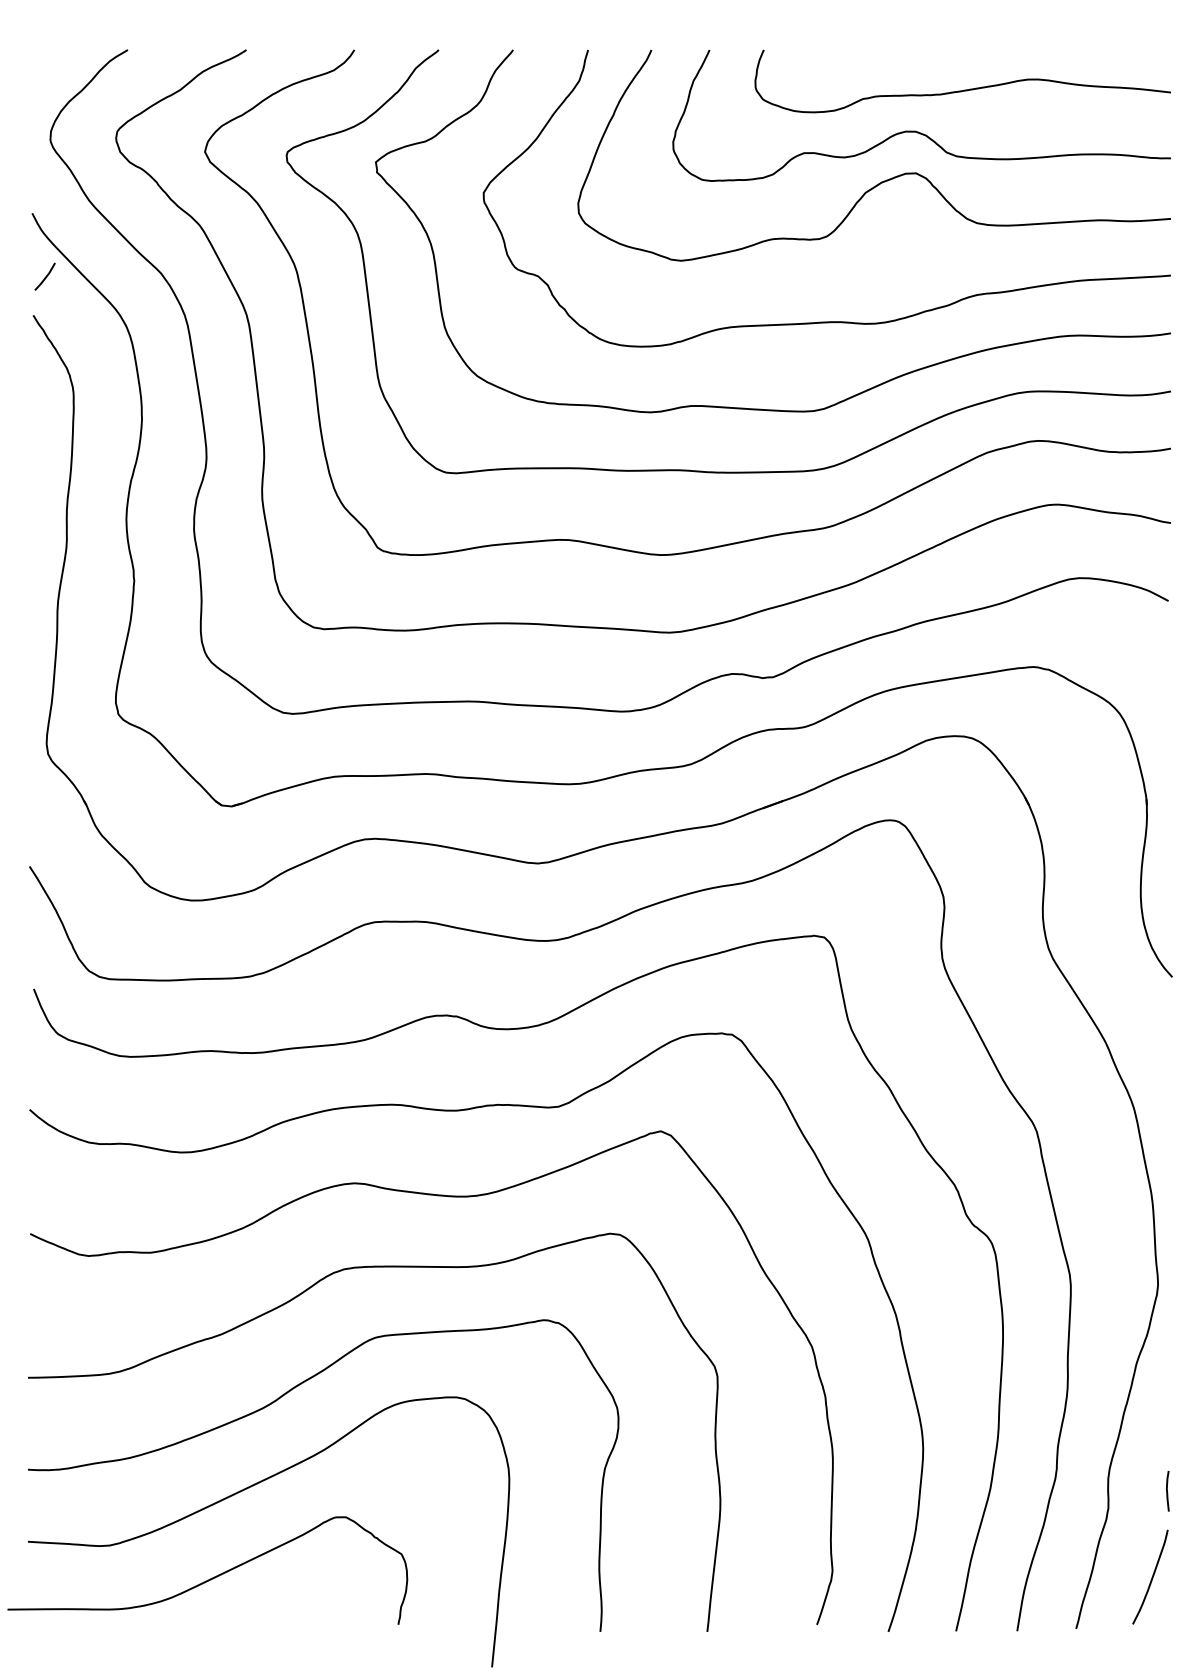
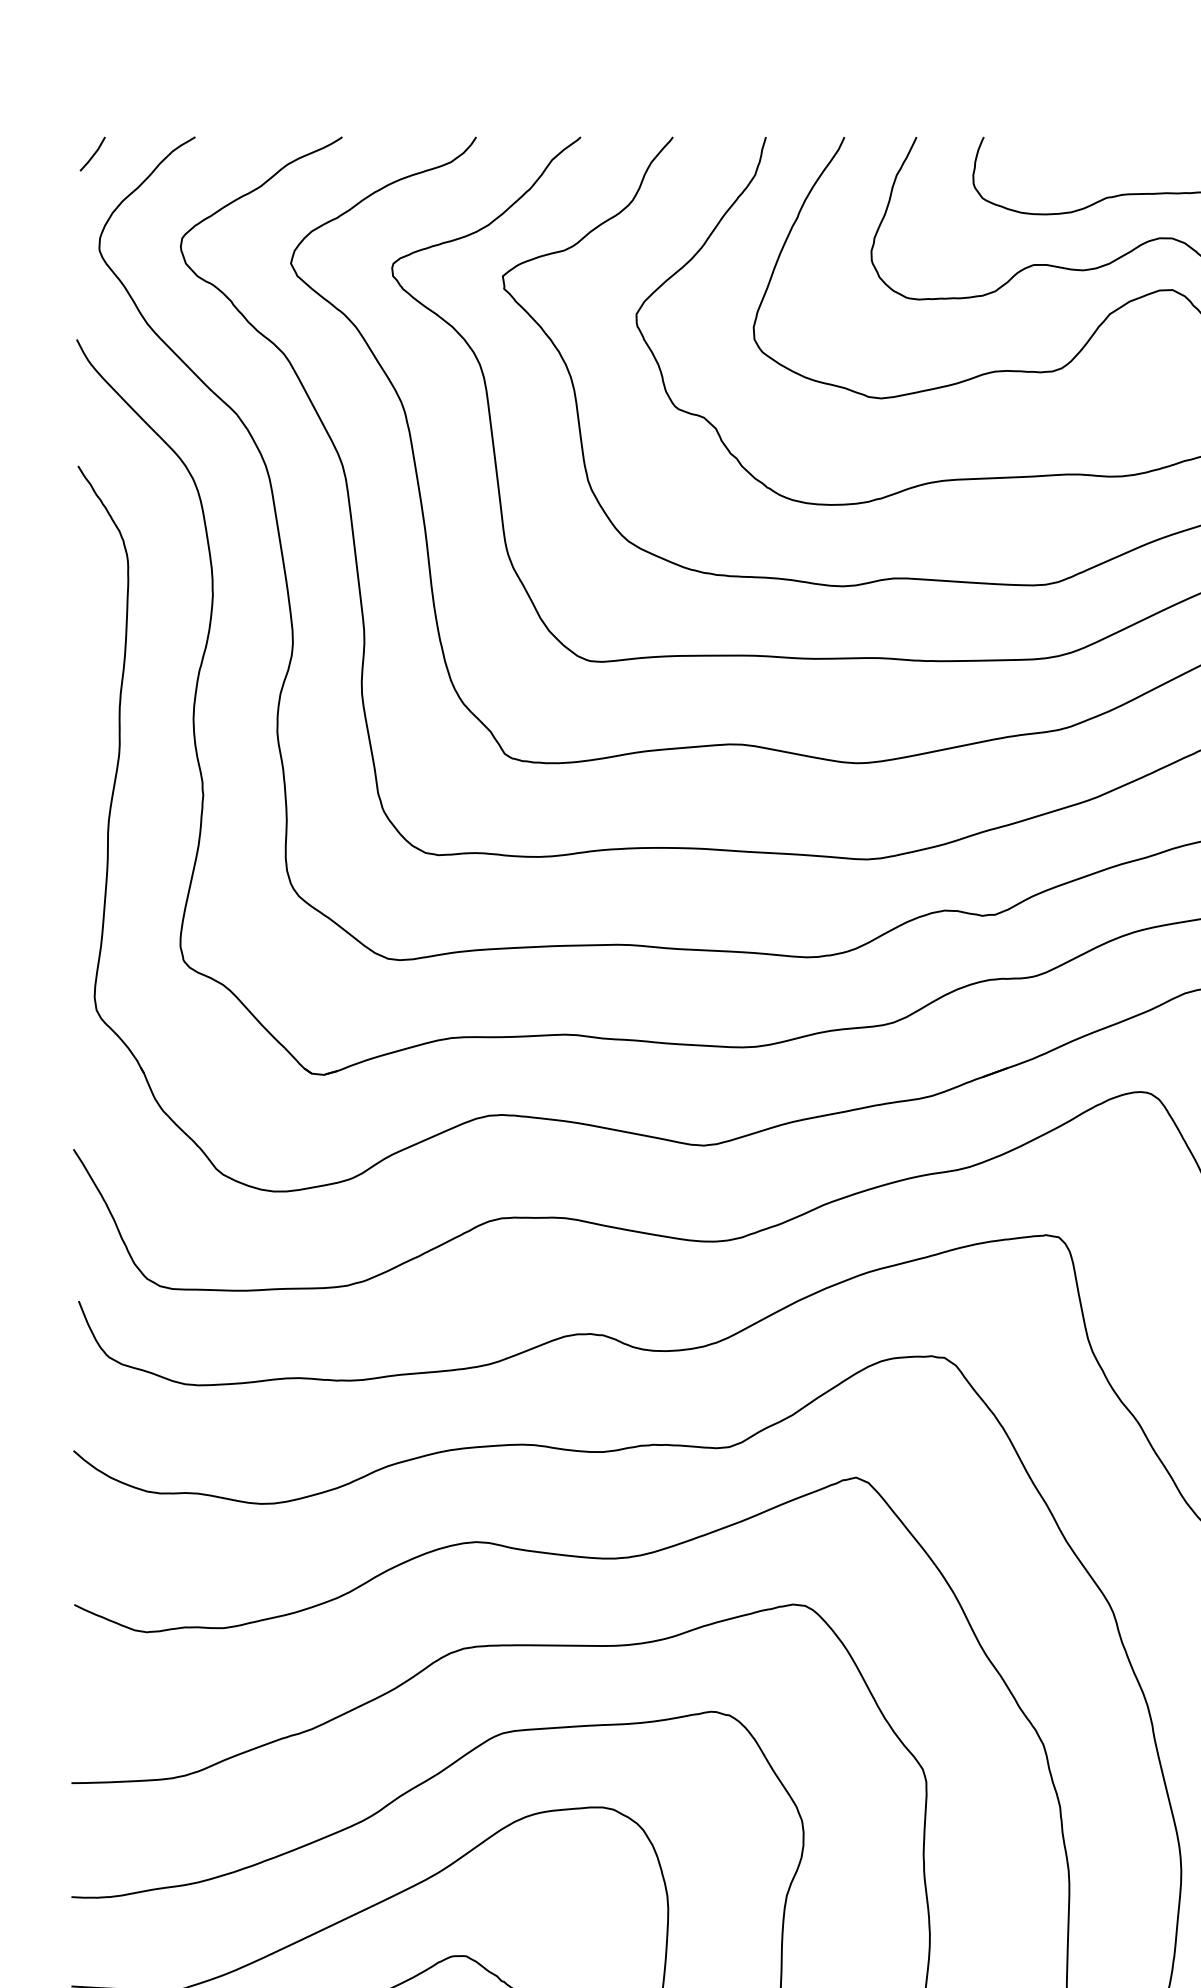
line: (45, 276) -> (93, 153), moved

